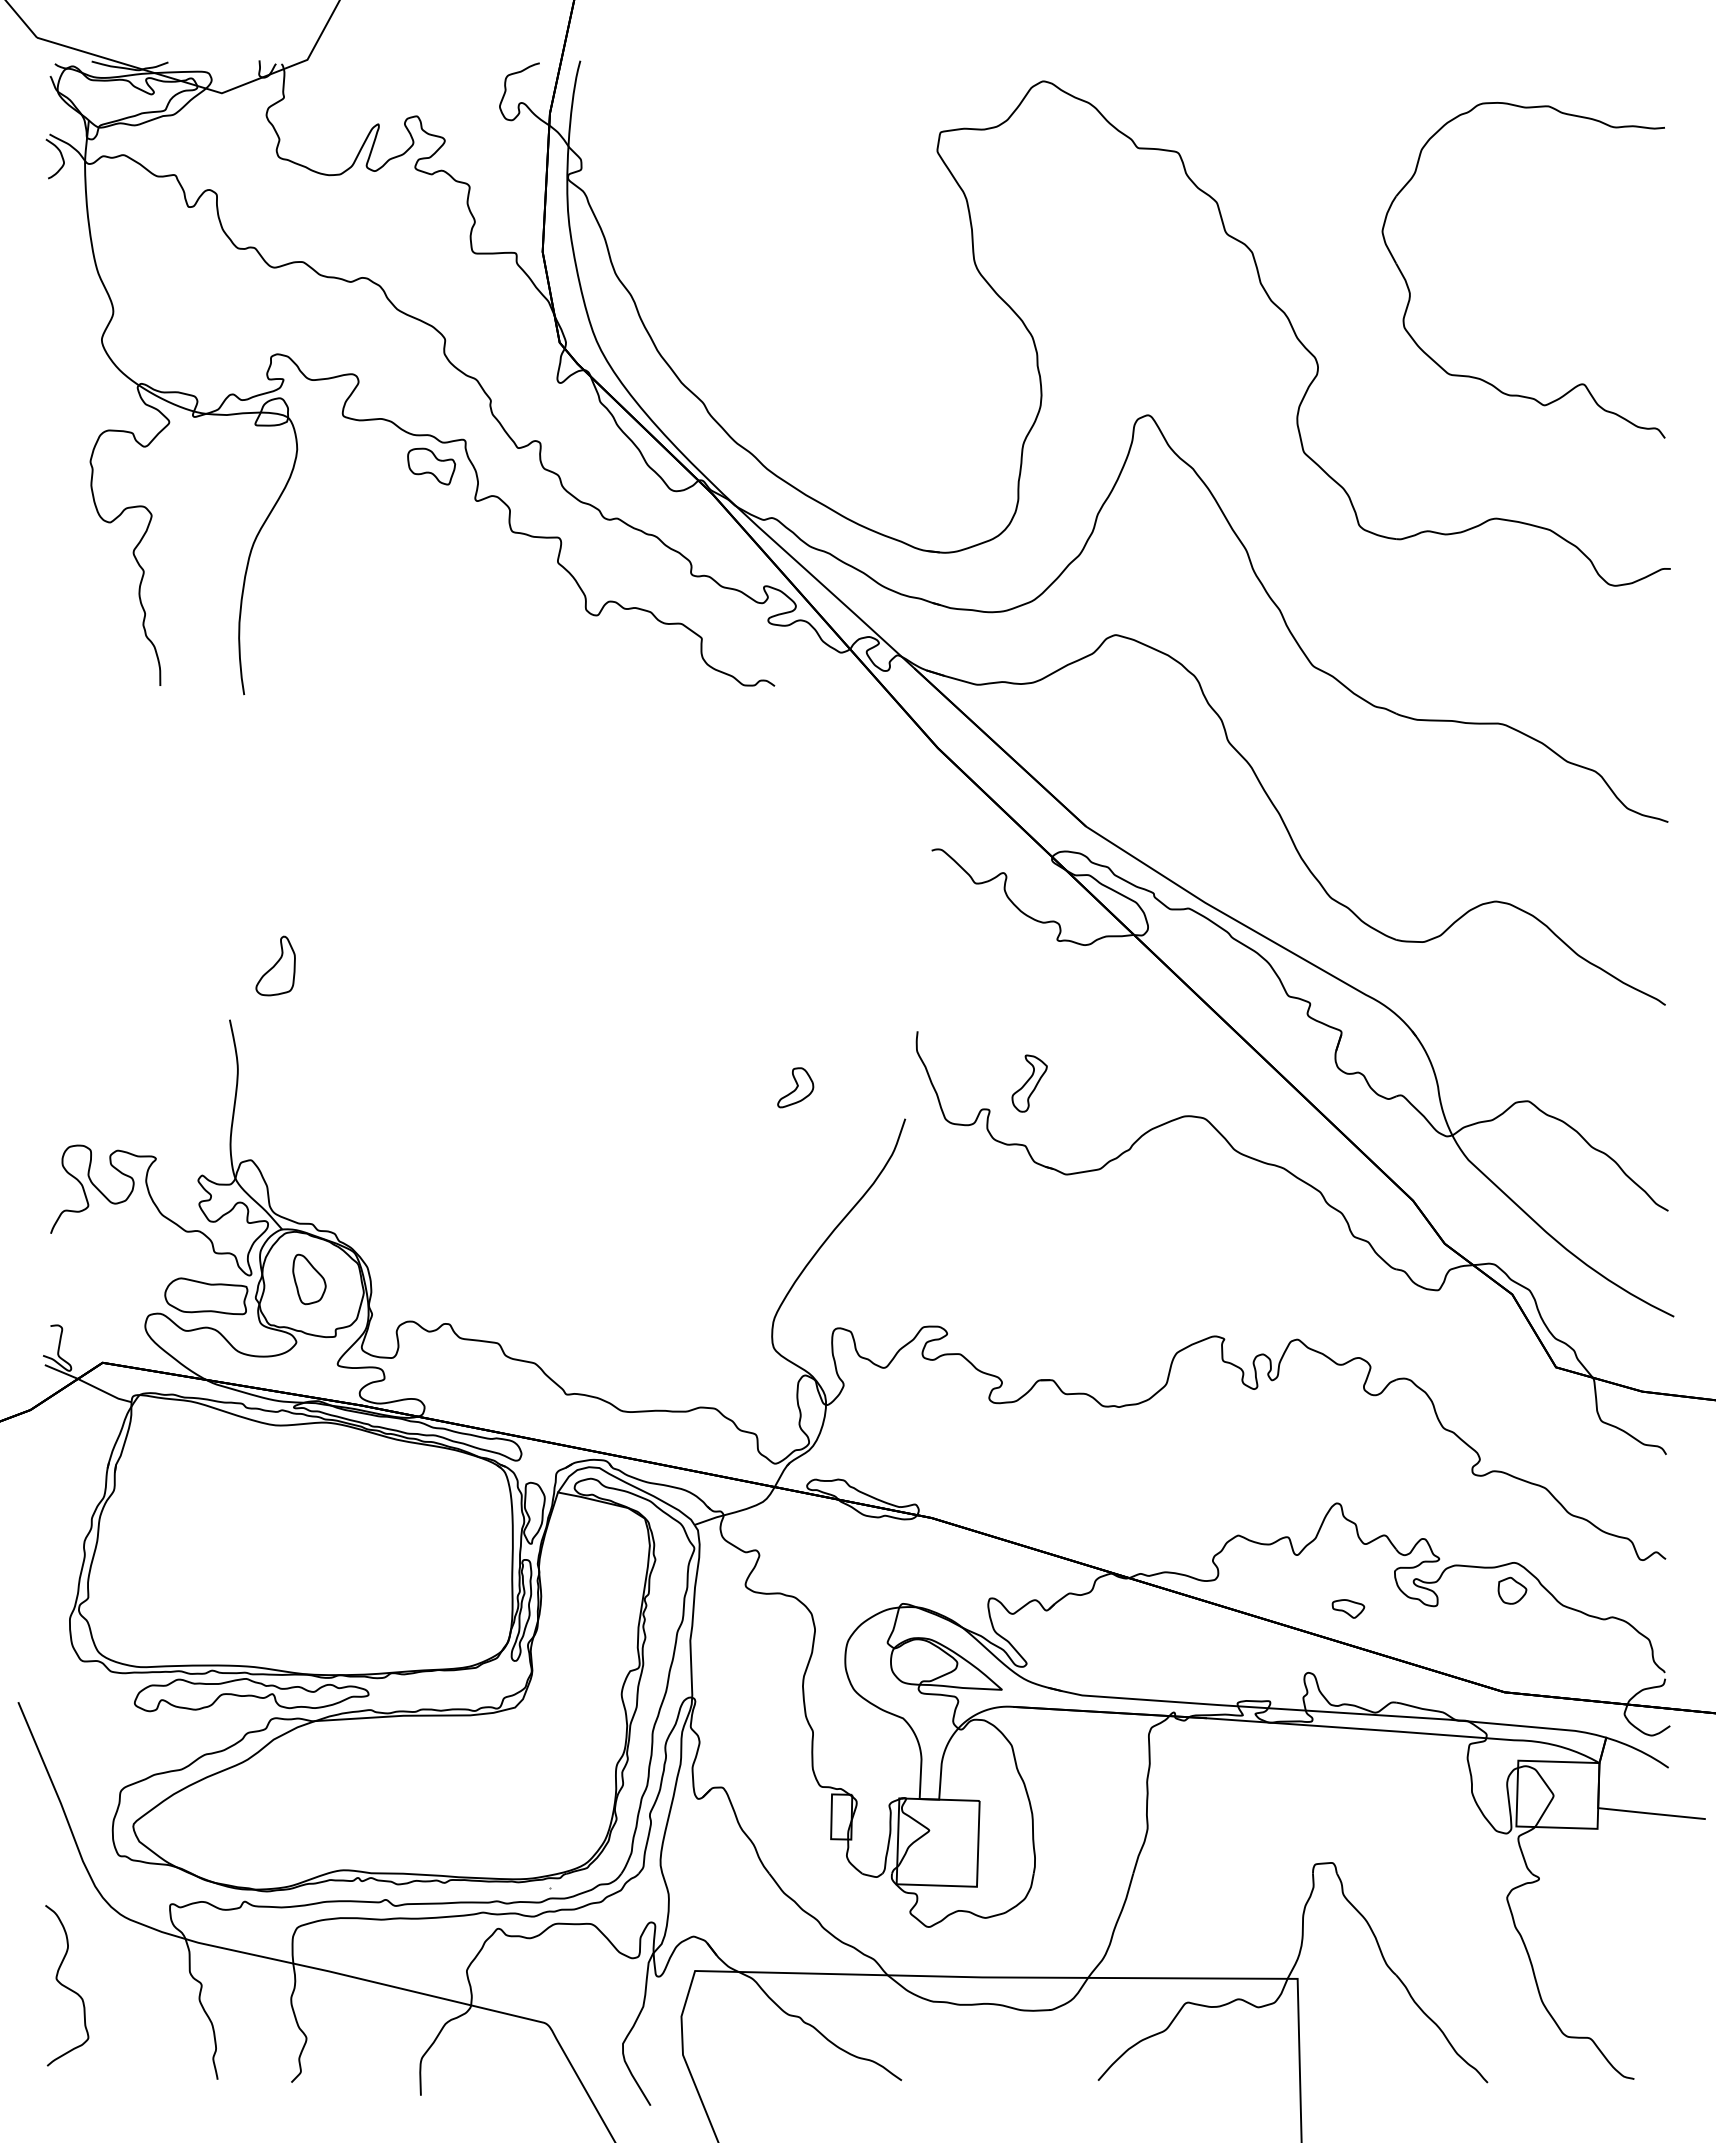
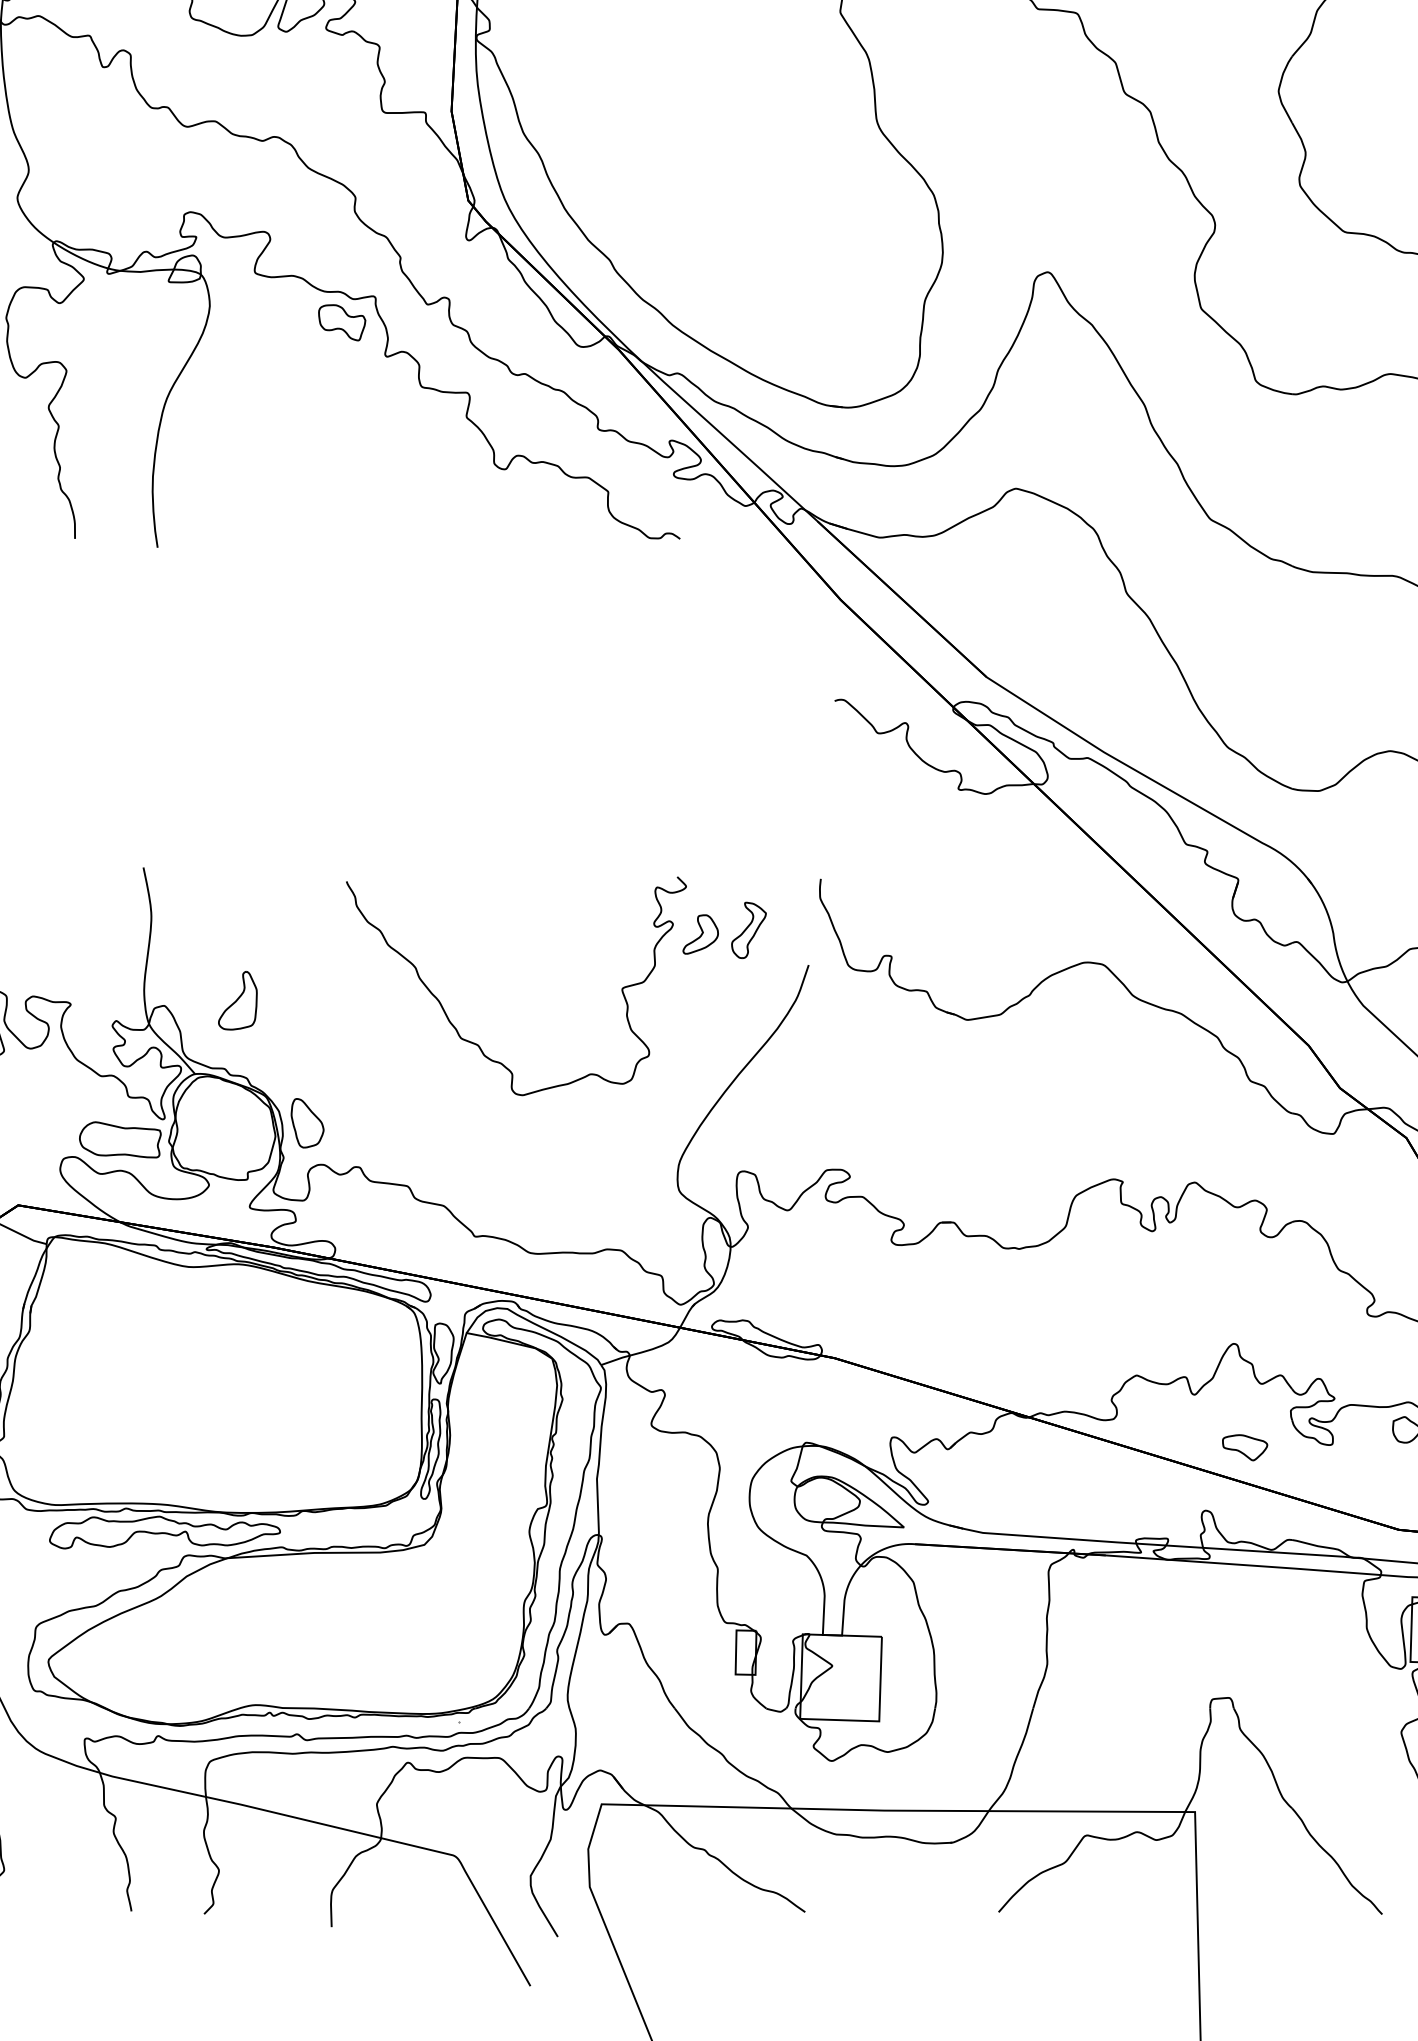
part: (275, 965) -> (237, 1000), moved
part: (1029, 1083) -> (748, 930), moved
curve: (568, 1198) -> (477, 1043), added
part: (309, 1279) -> (307, 1123), moved
part: (1348, 1608) -> (1245, 1447), size x1.43

